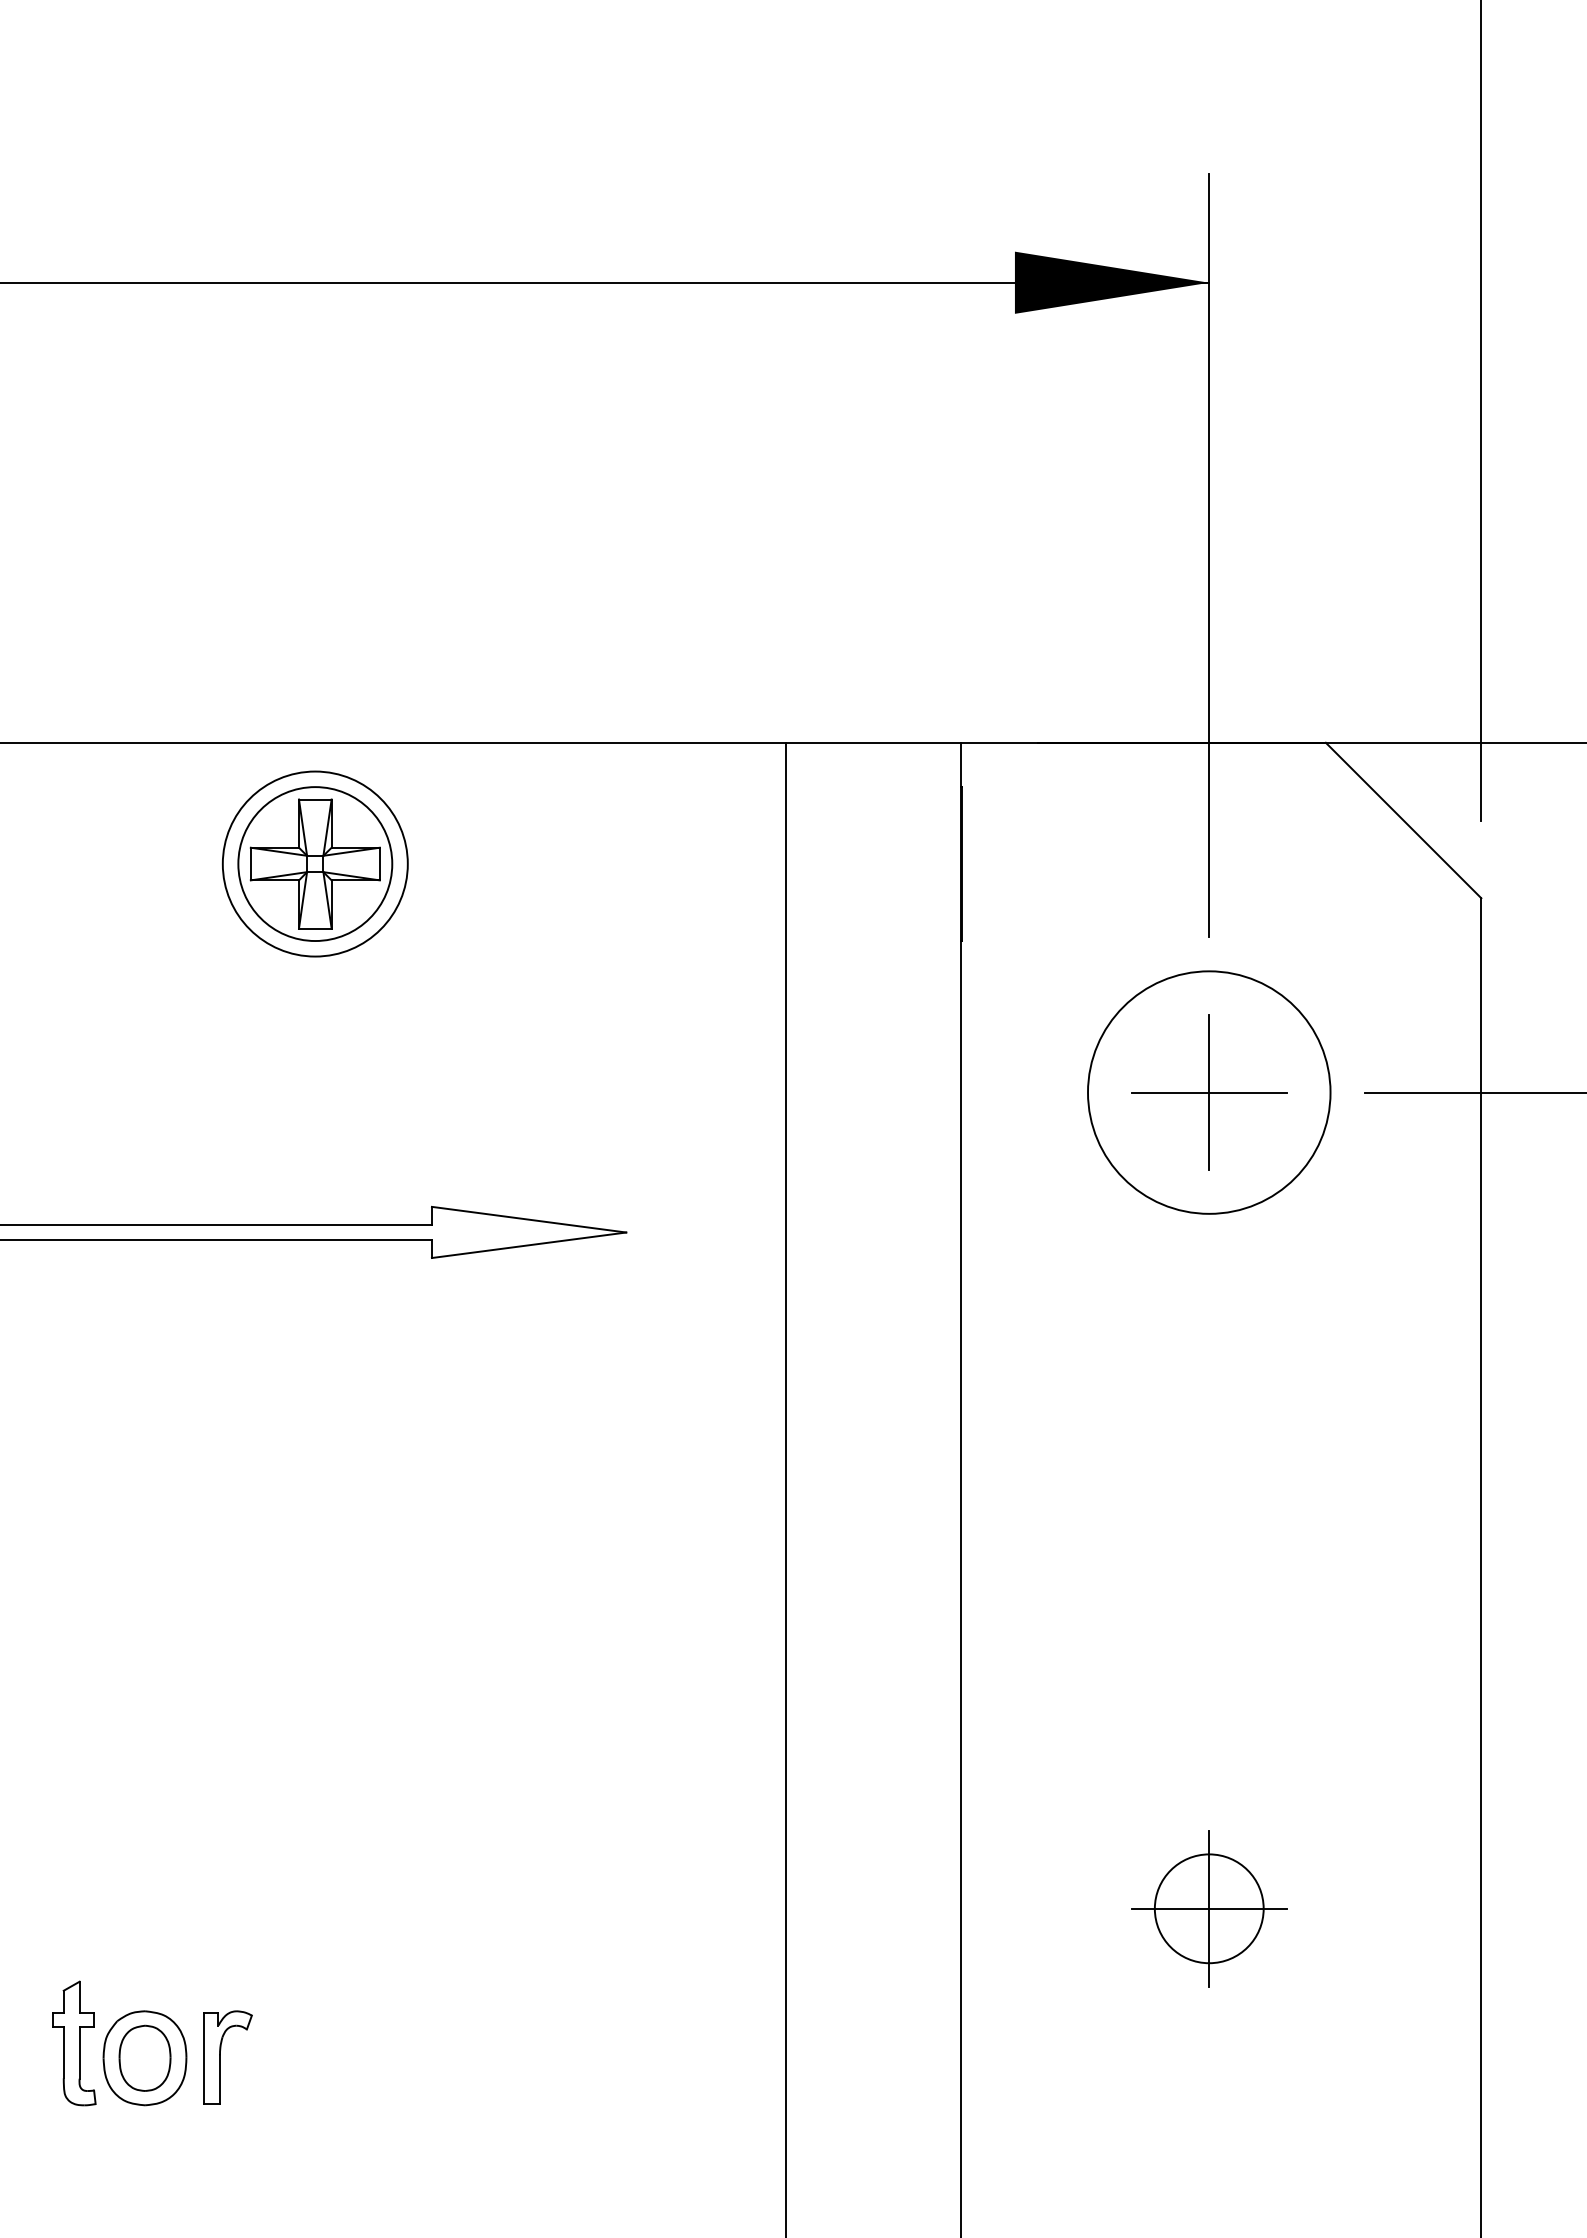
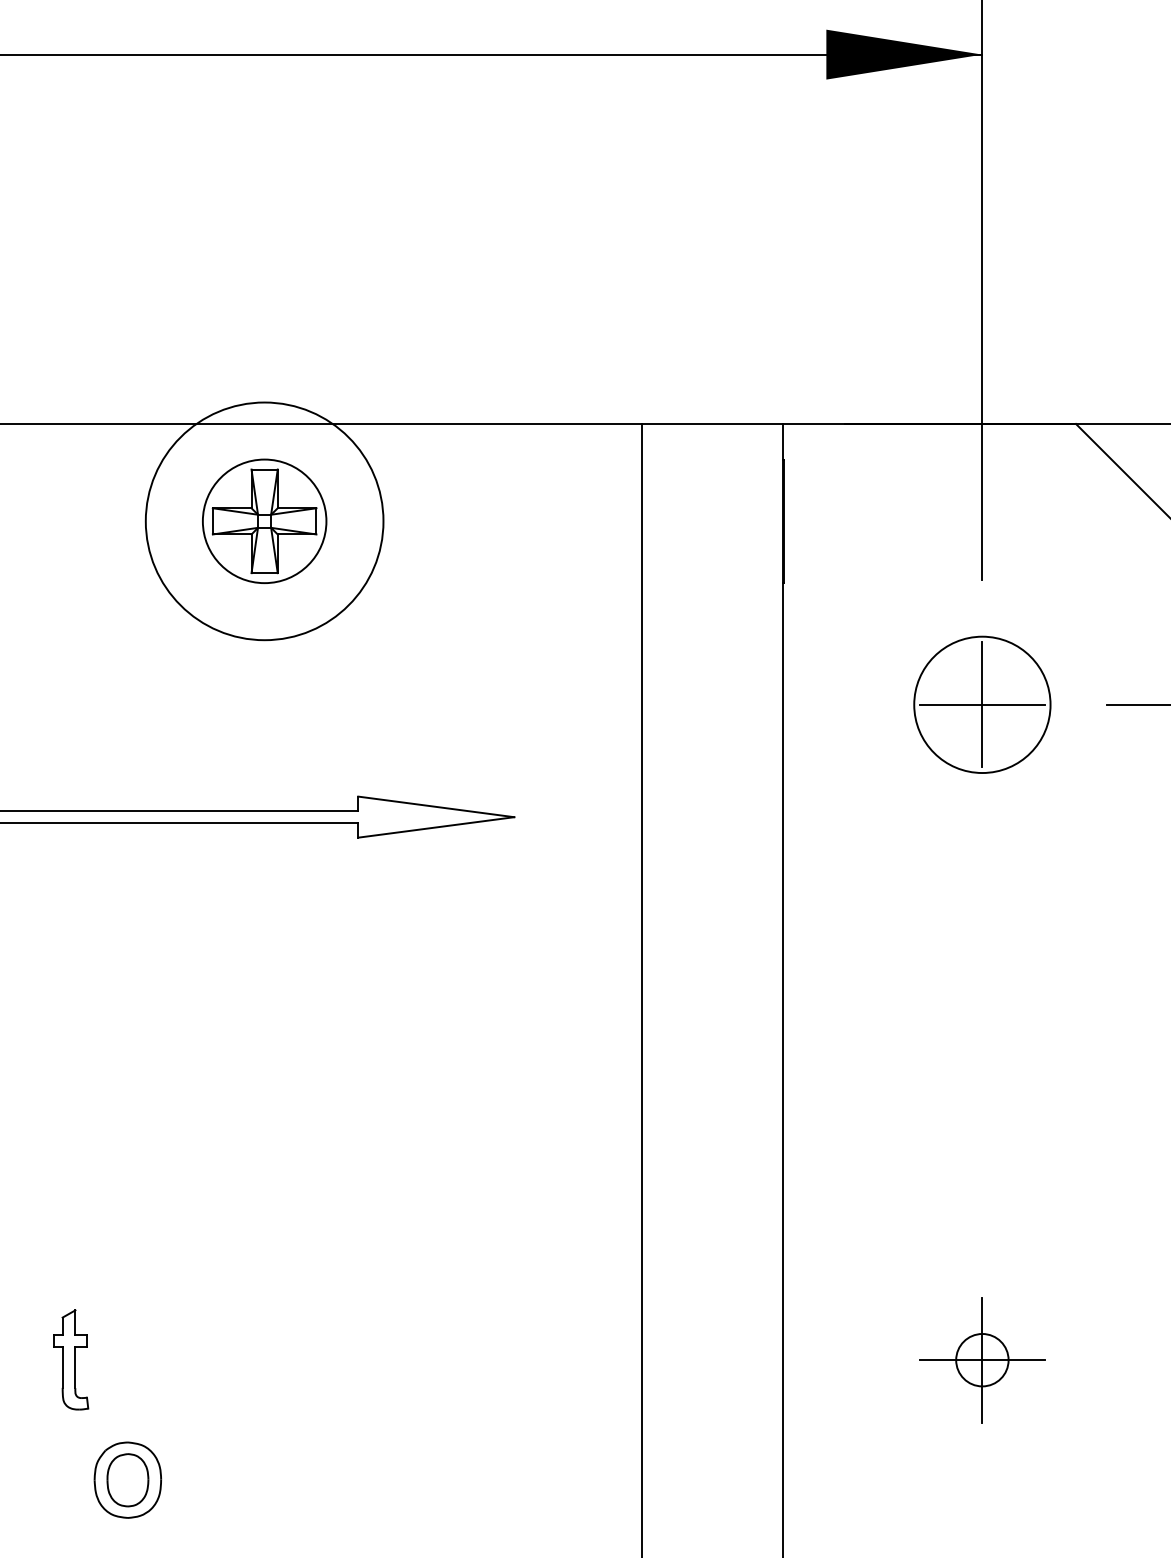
circle: (314, 863) -> (263, 520), size x1.6
circle: (1209, 1092) -> (982, 704), size x0.7
circle: (1208, 1908) -> (981, 1359), size x0.6
part: (74, 2043) -> (71, 1359), moved
part: (220, 2057) -> (188, 1479), removed

